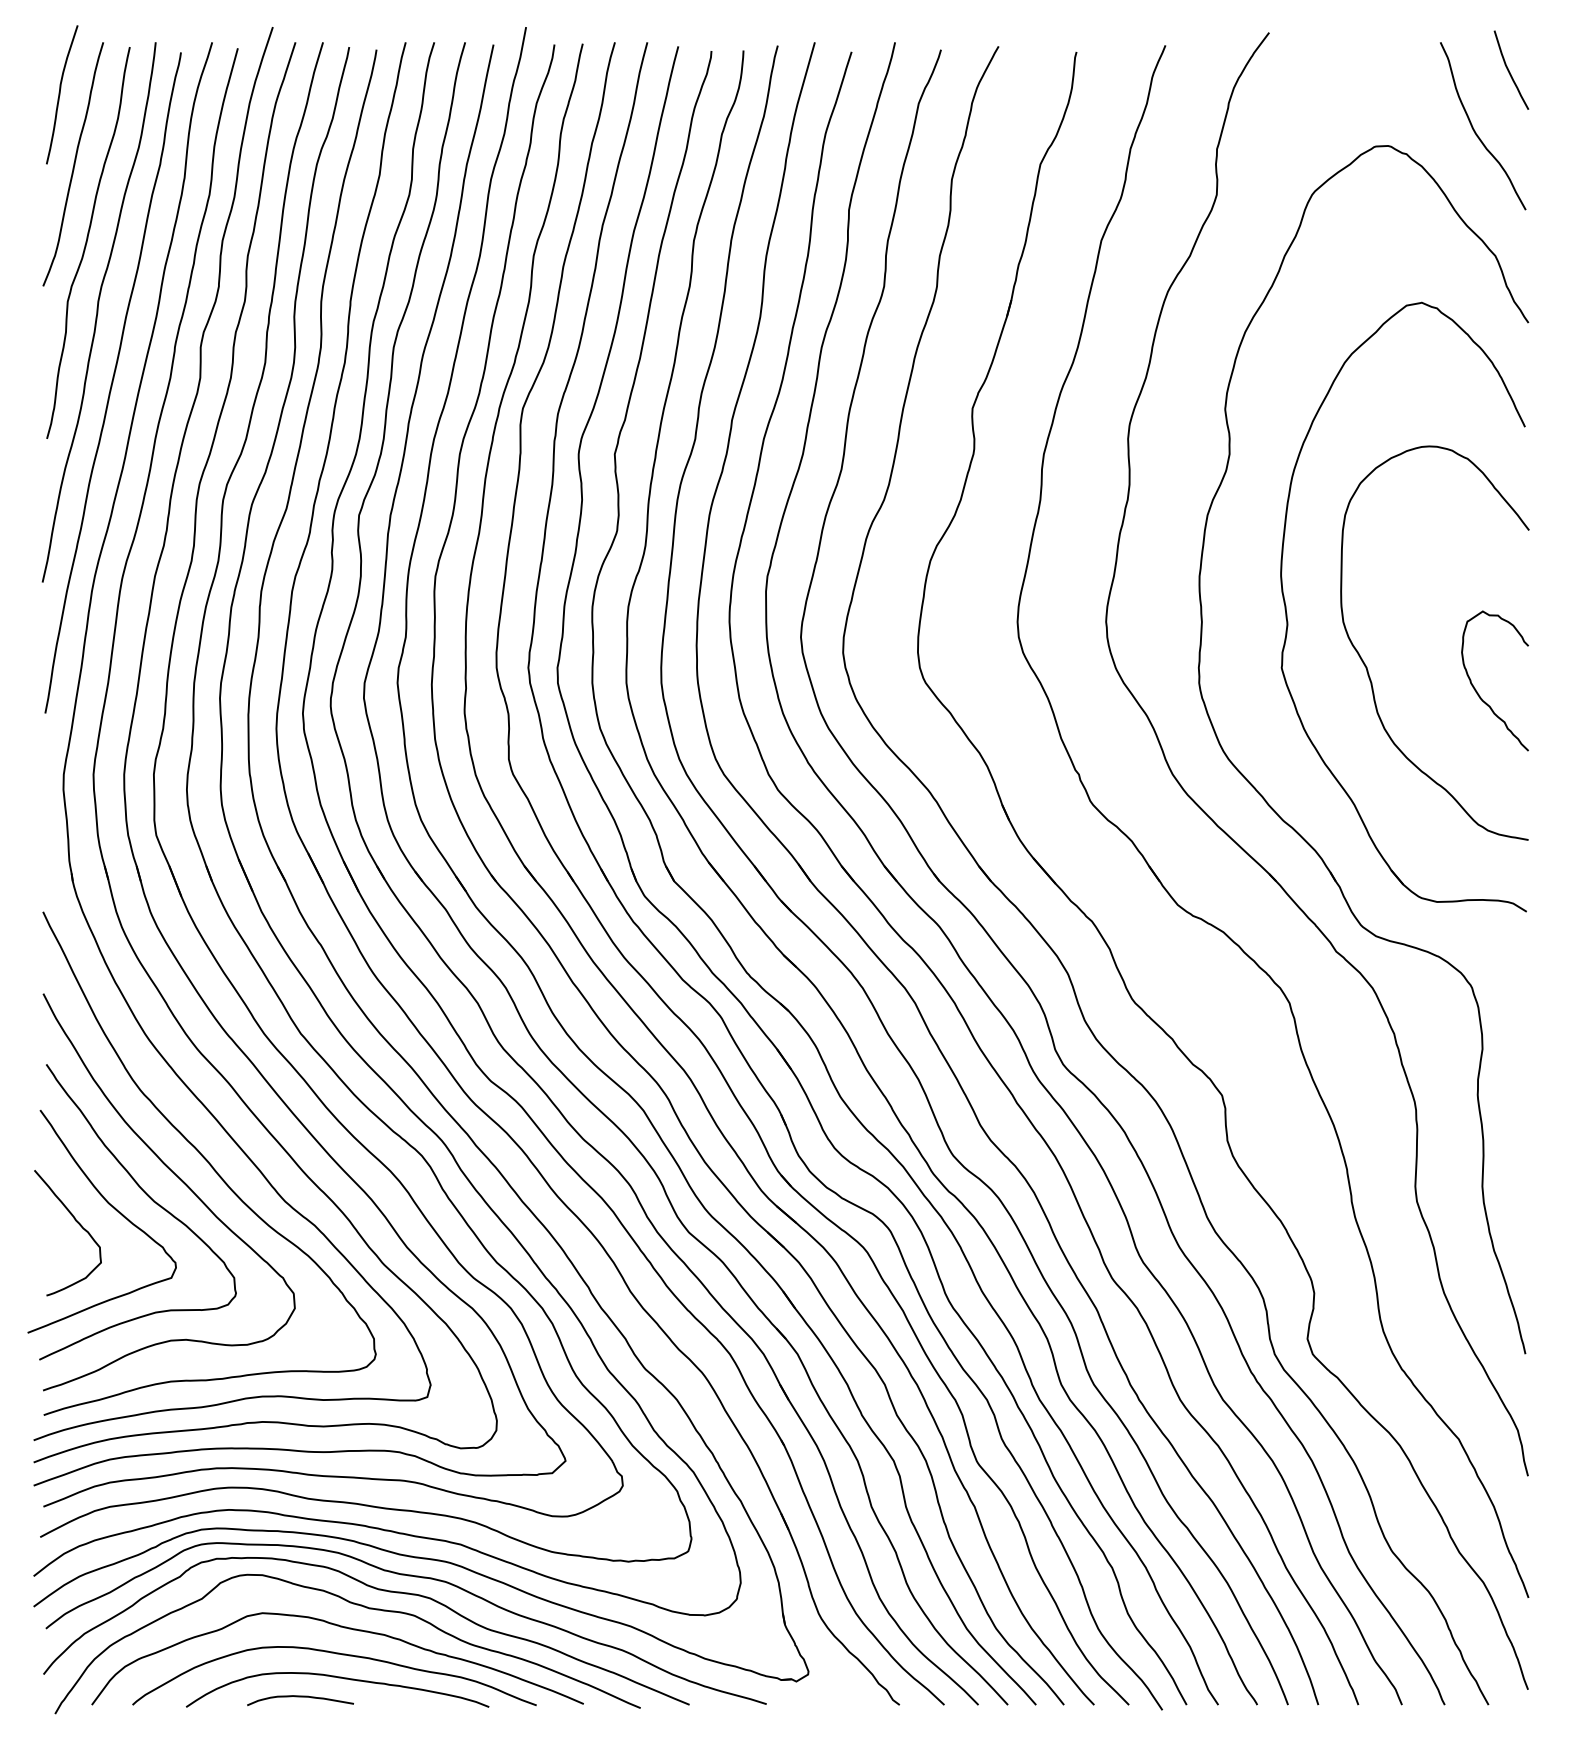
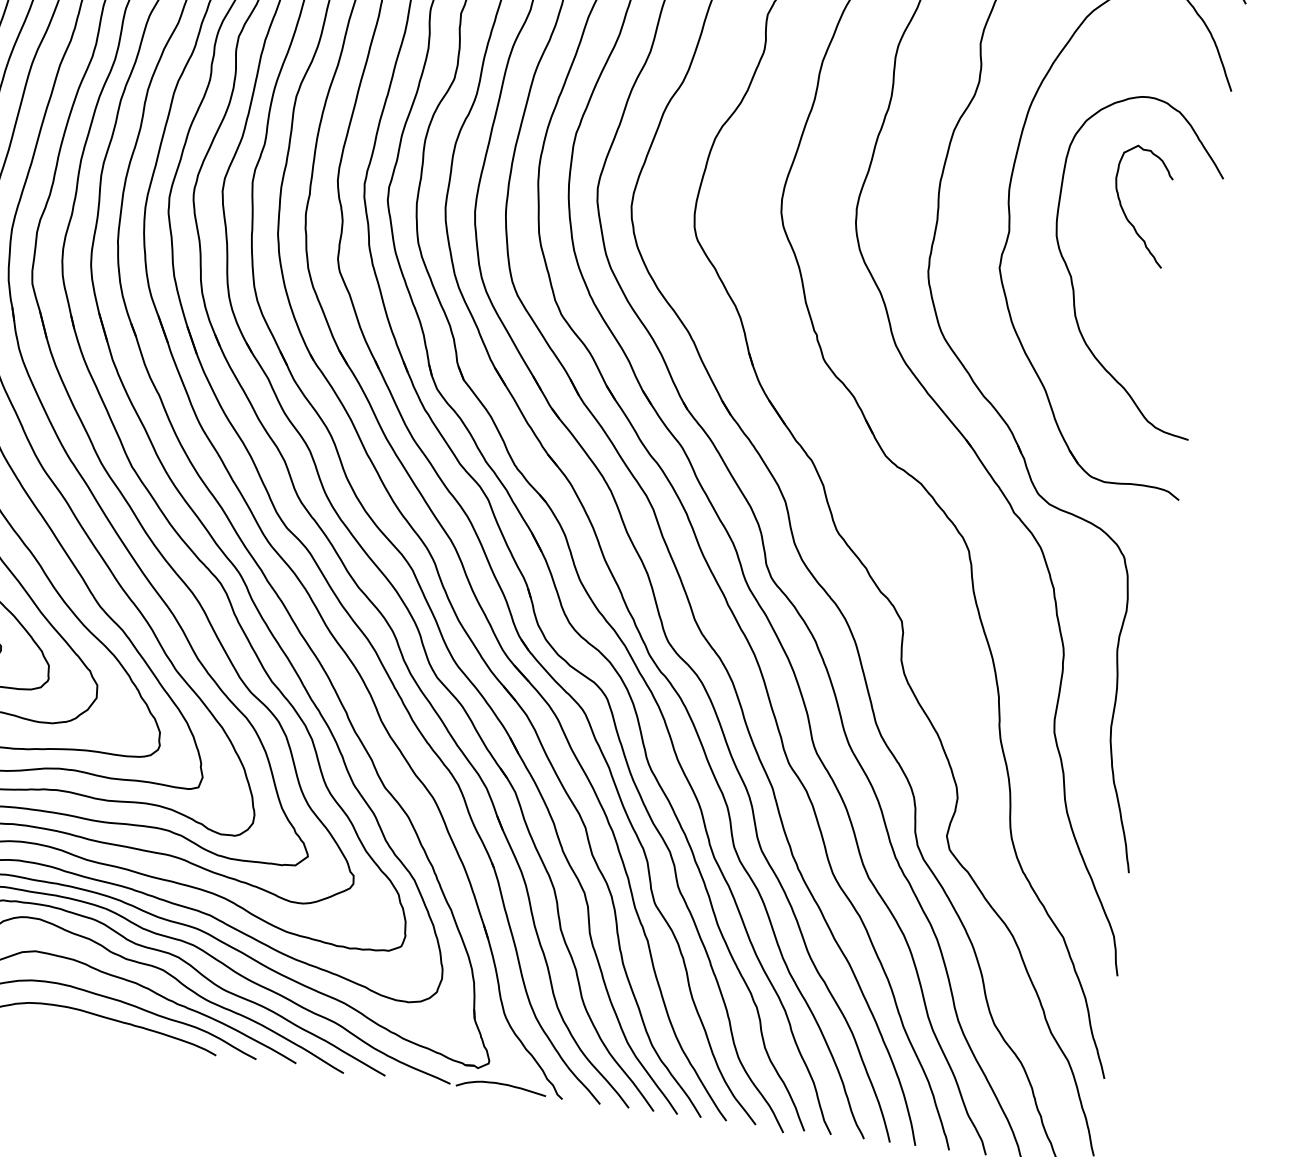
curve: (1476, 689) -> (1124, 210), moved
curve: (300, 1697) -> (501, 1084), moved

